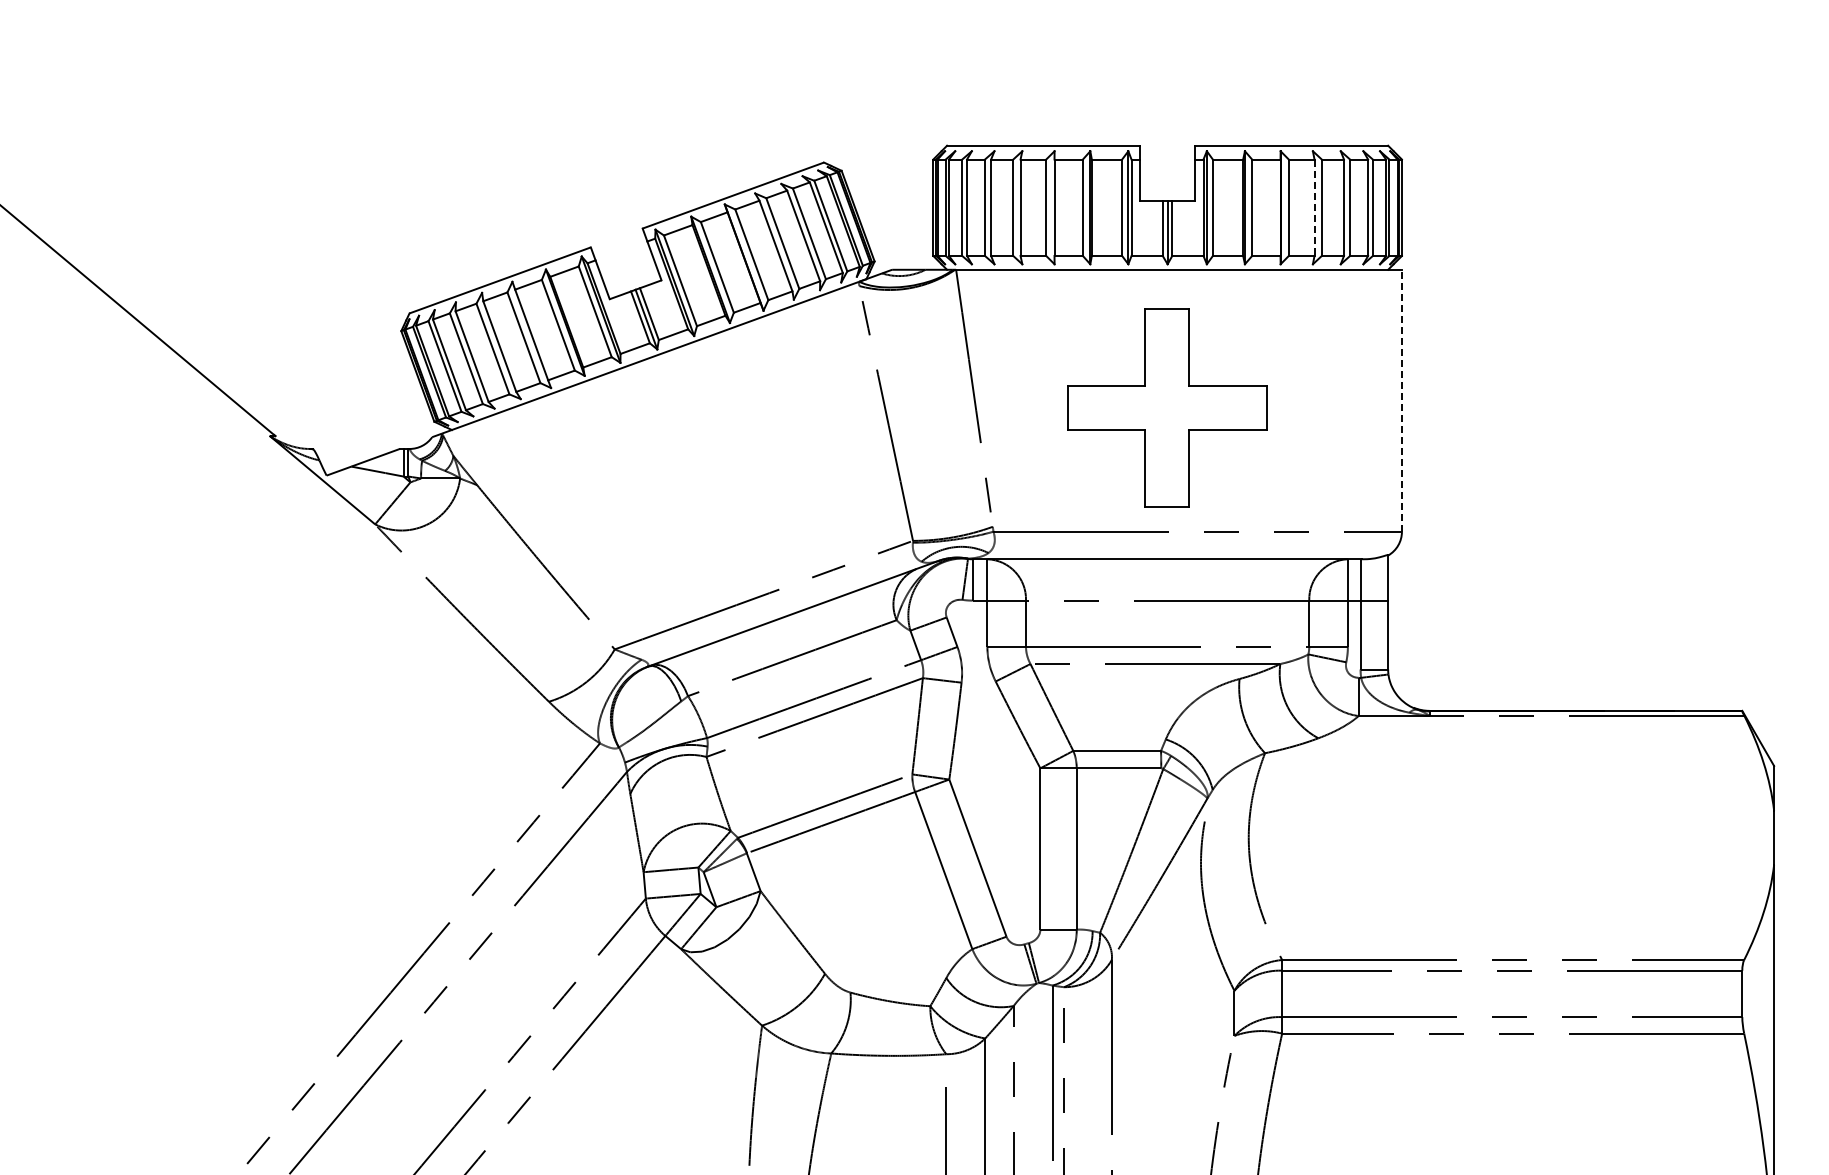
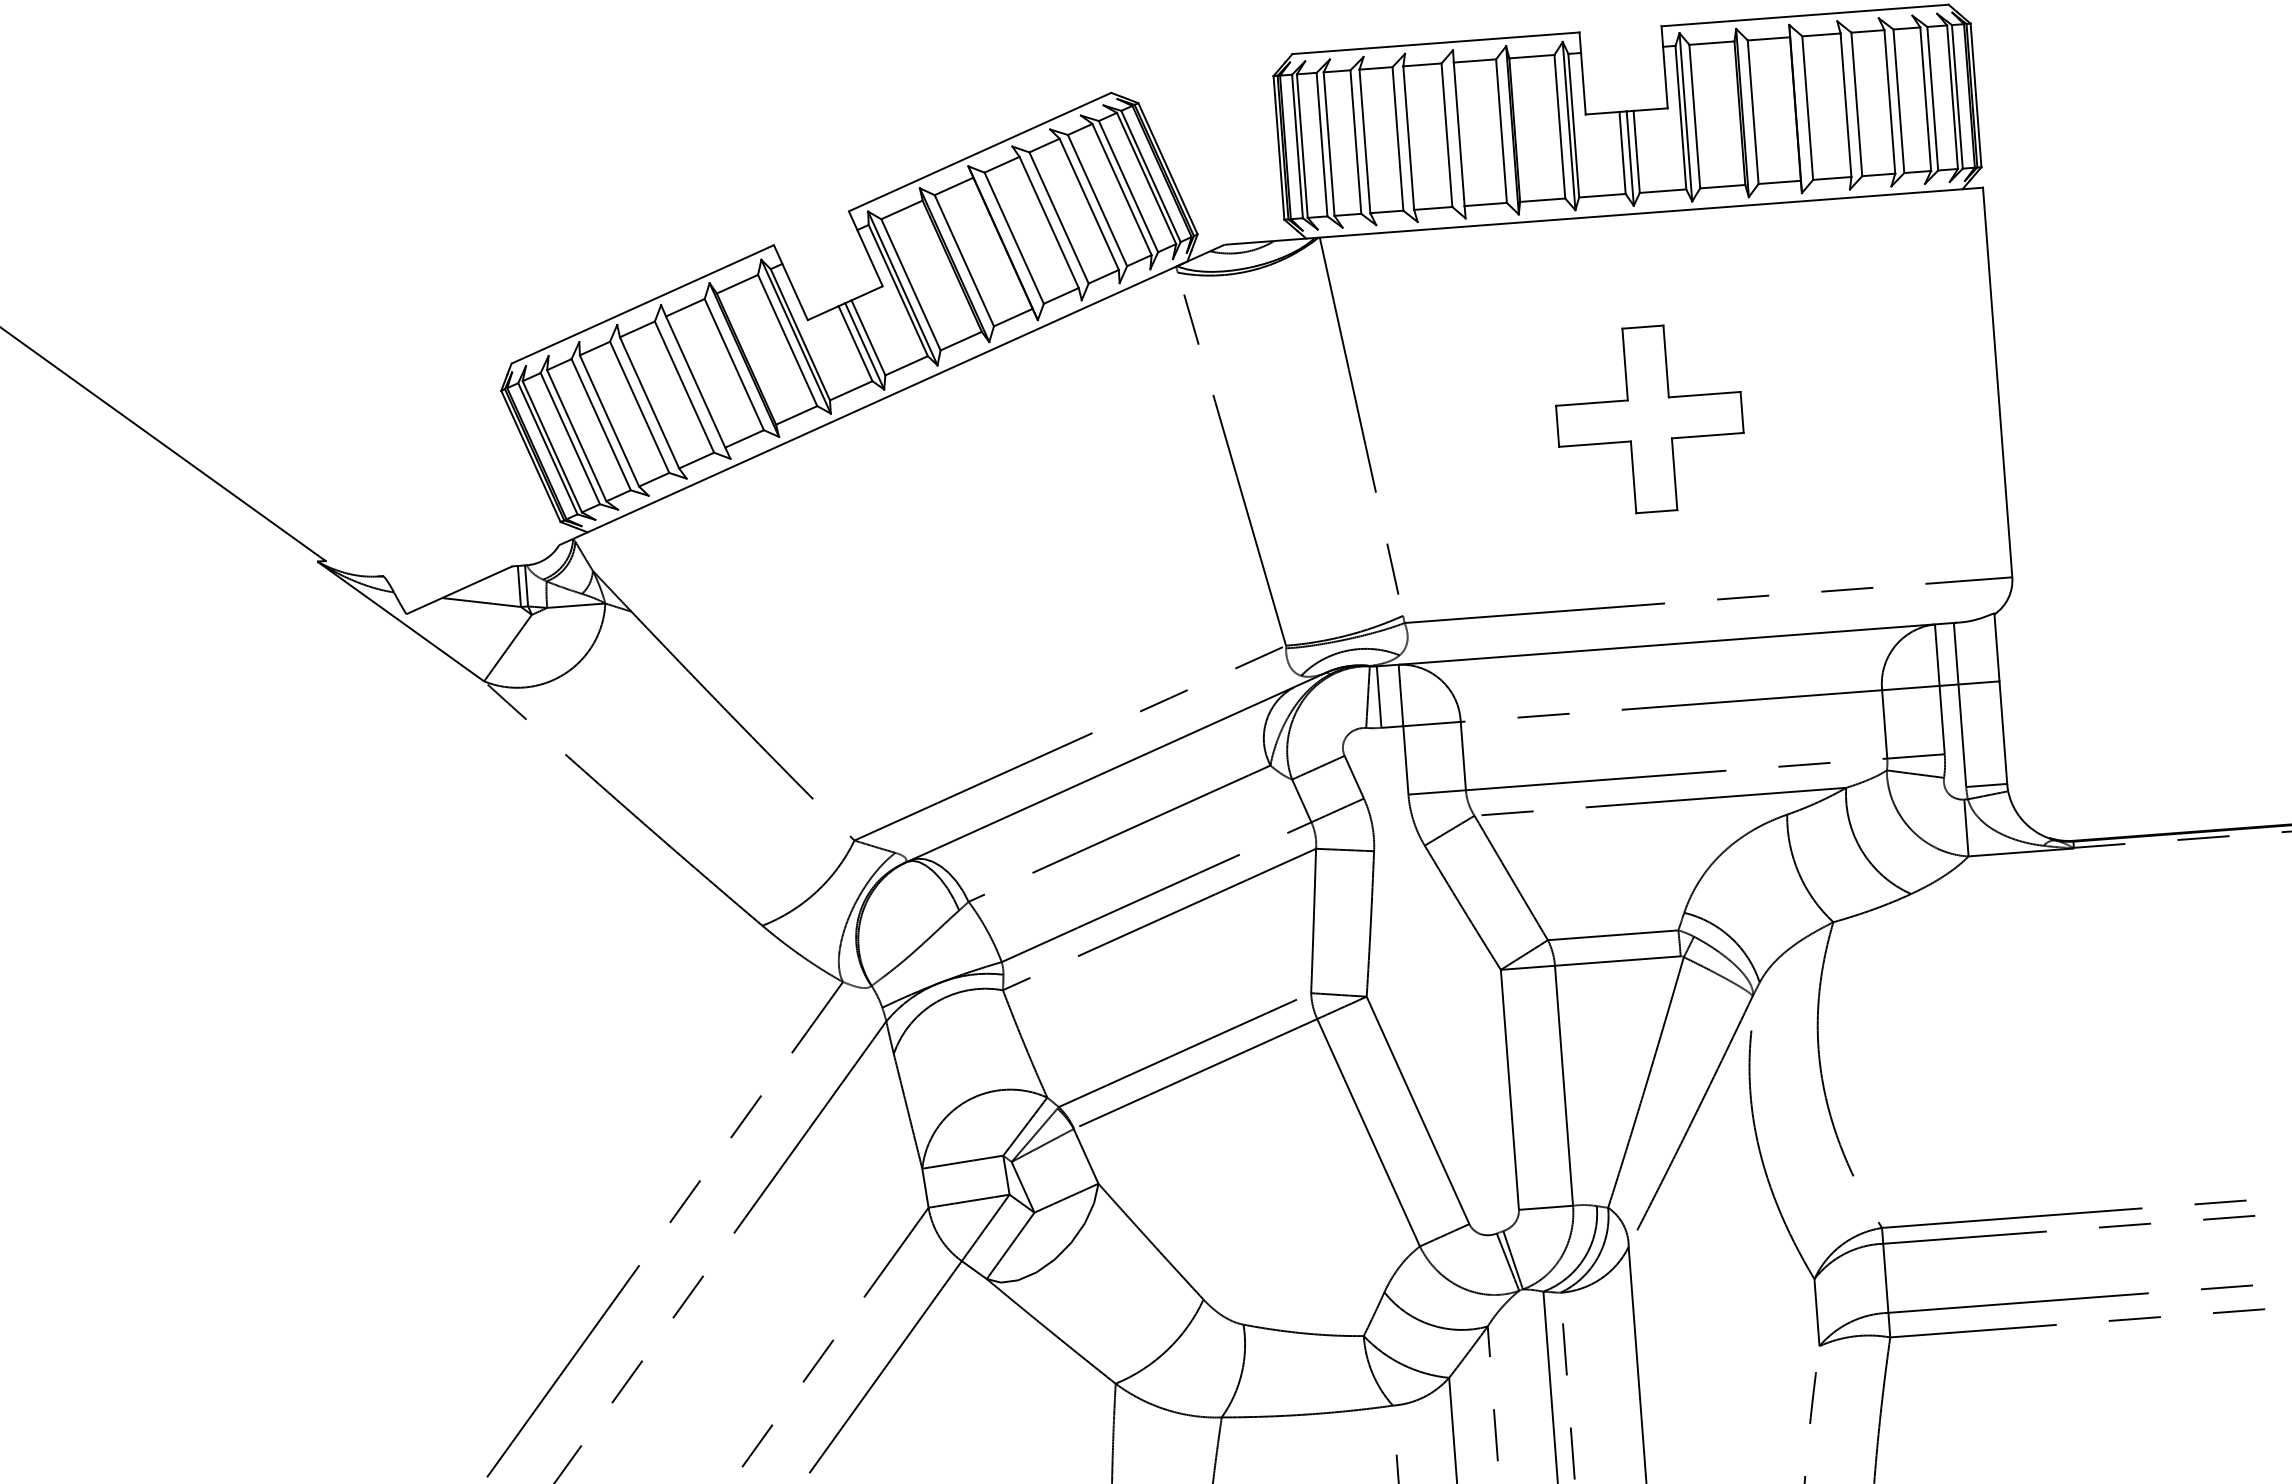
line: (1314, 208) -> (1846, 106), dashed -> solid
line: (1401, 400) -> (1996, 382), dashed -> solid
part: (1167, 407) -> (1649, 418), size x0.62

